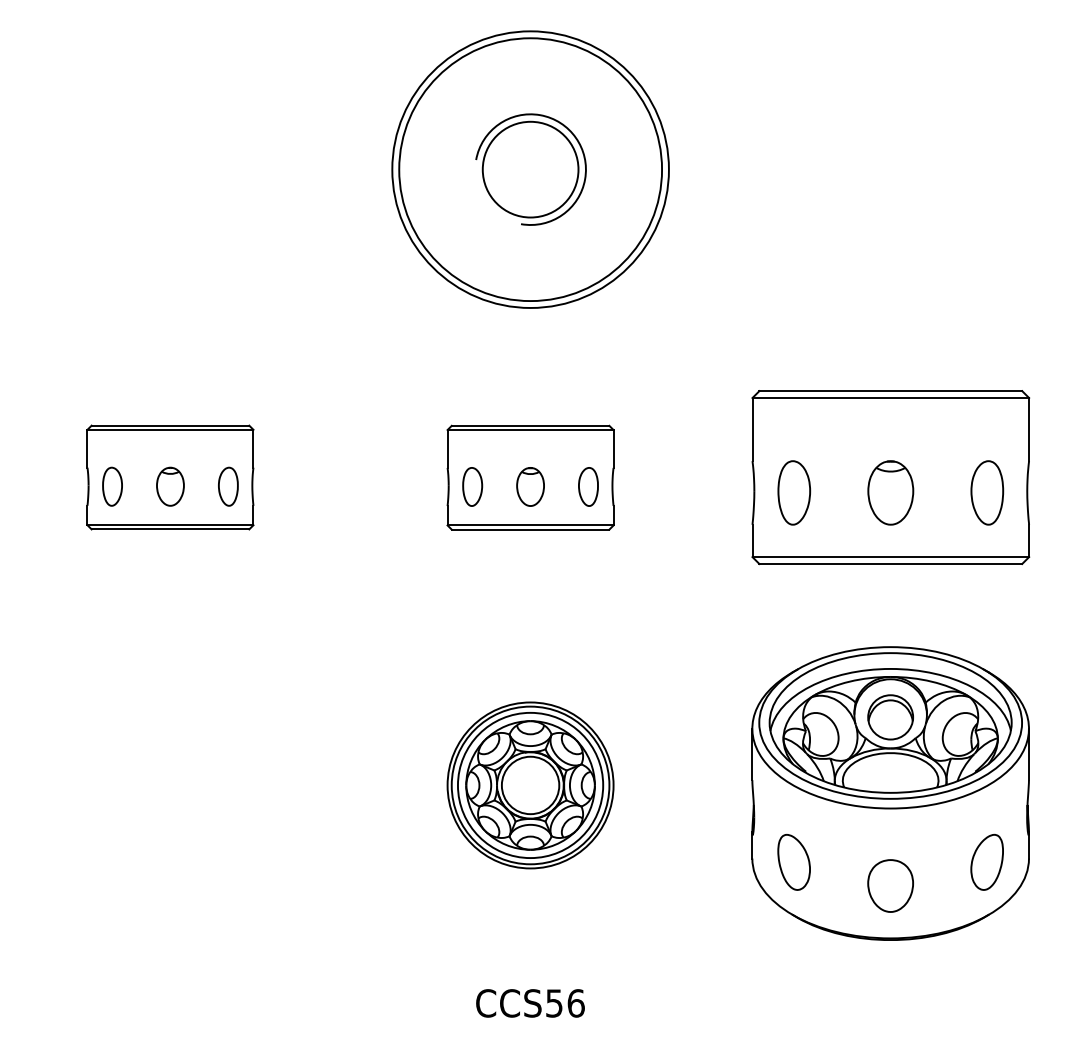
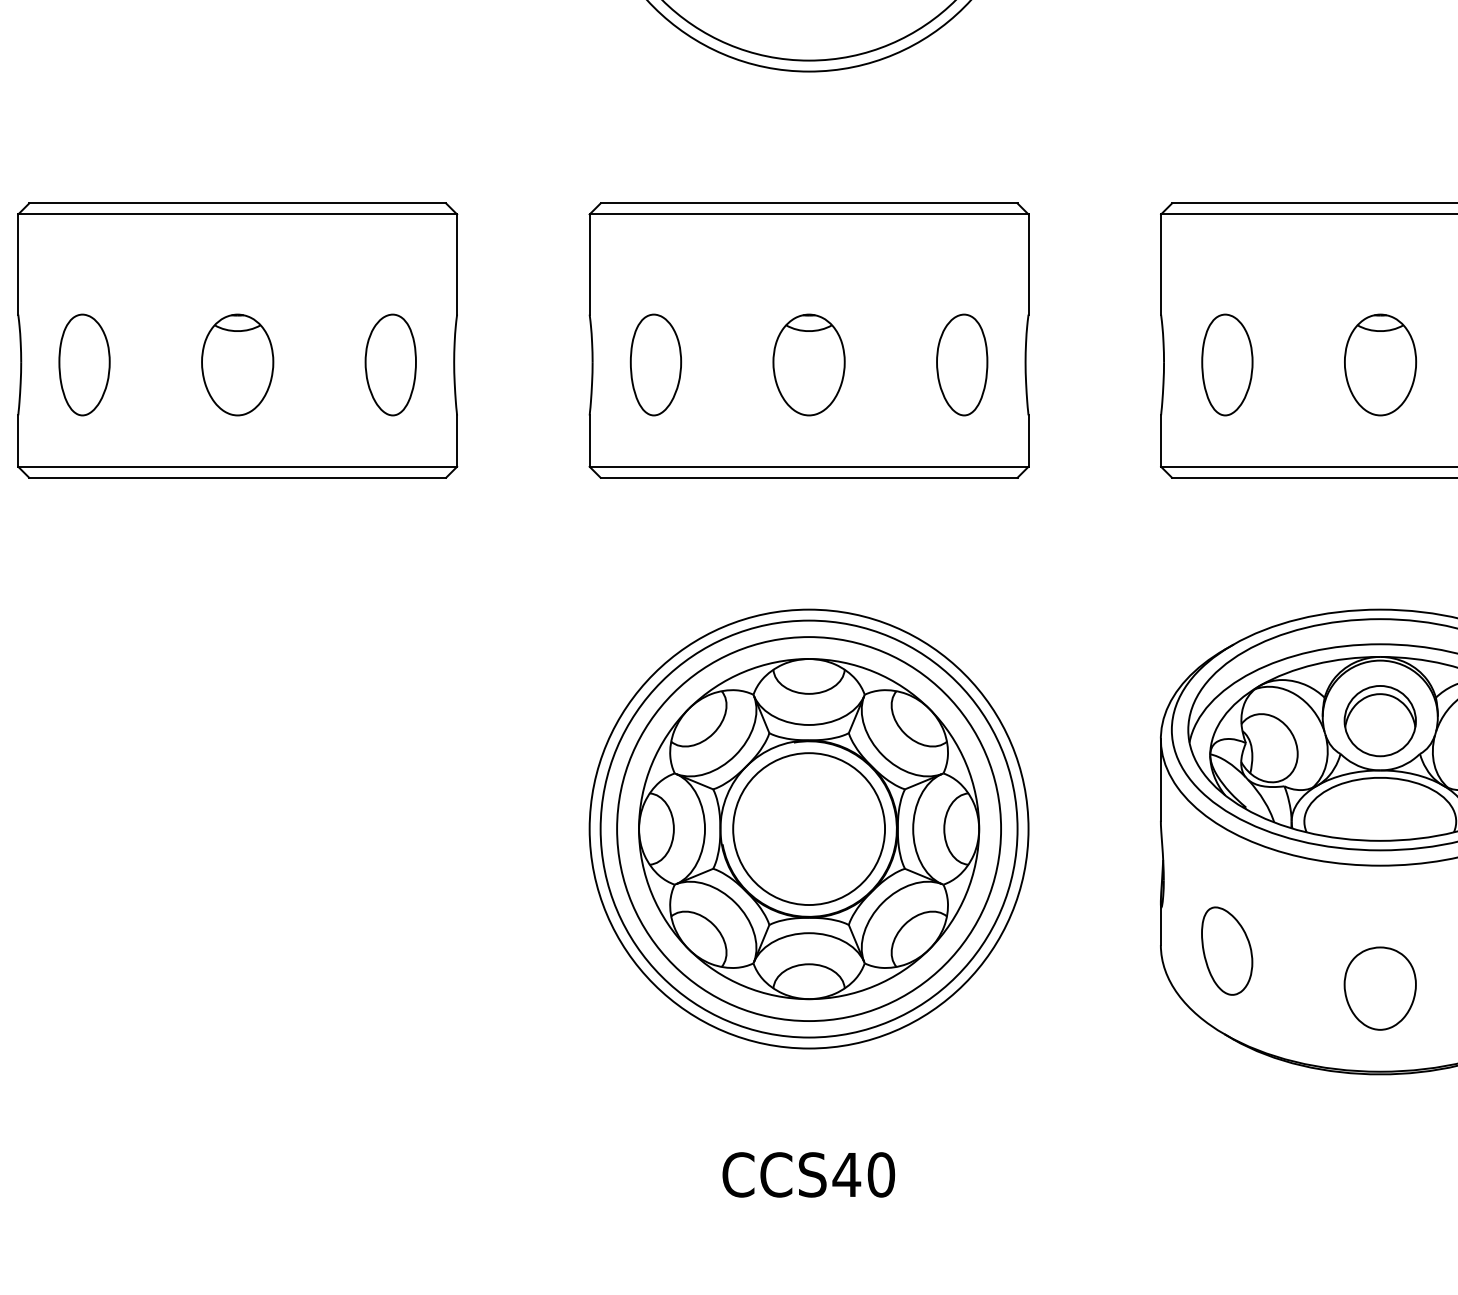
part: (170, 477) -> (237, 340), size x1.67
part: (530, 477) -> (808, 340), size x1.67
part: (530, 785) -> (808, 829), size x1.67
text: (564, 1003) -> (862, 1175), CCS56 -> CCS40

